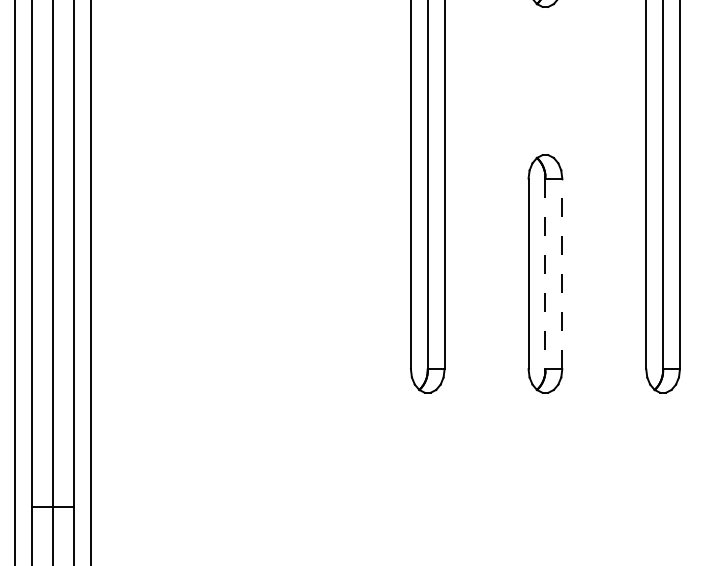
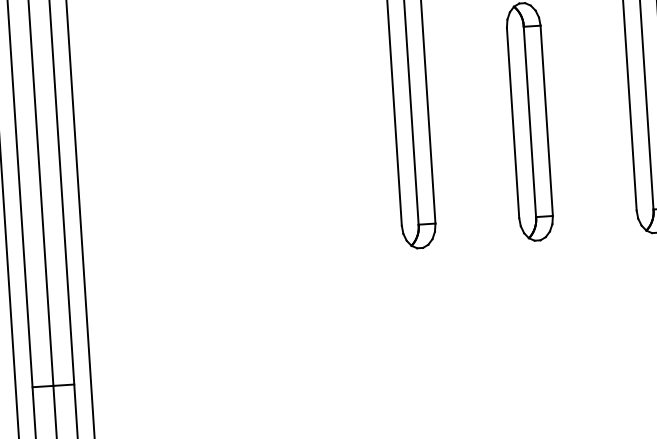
line: (562, 273) -> (546, 120), dashed -> solid
line: (545, 274) -> (530, 122), dashed -> solid

